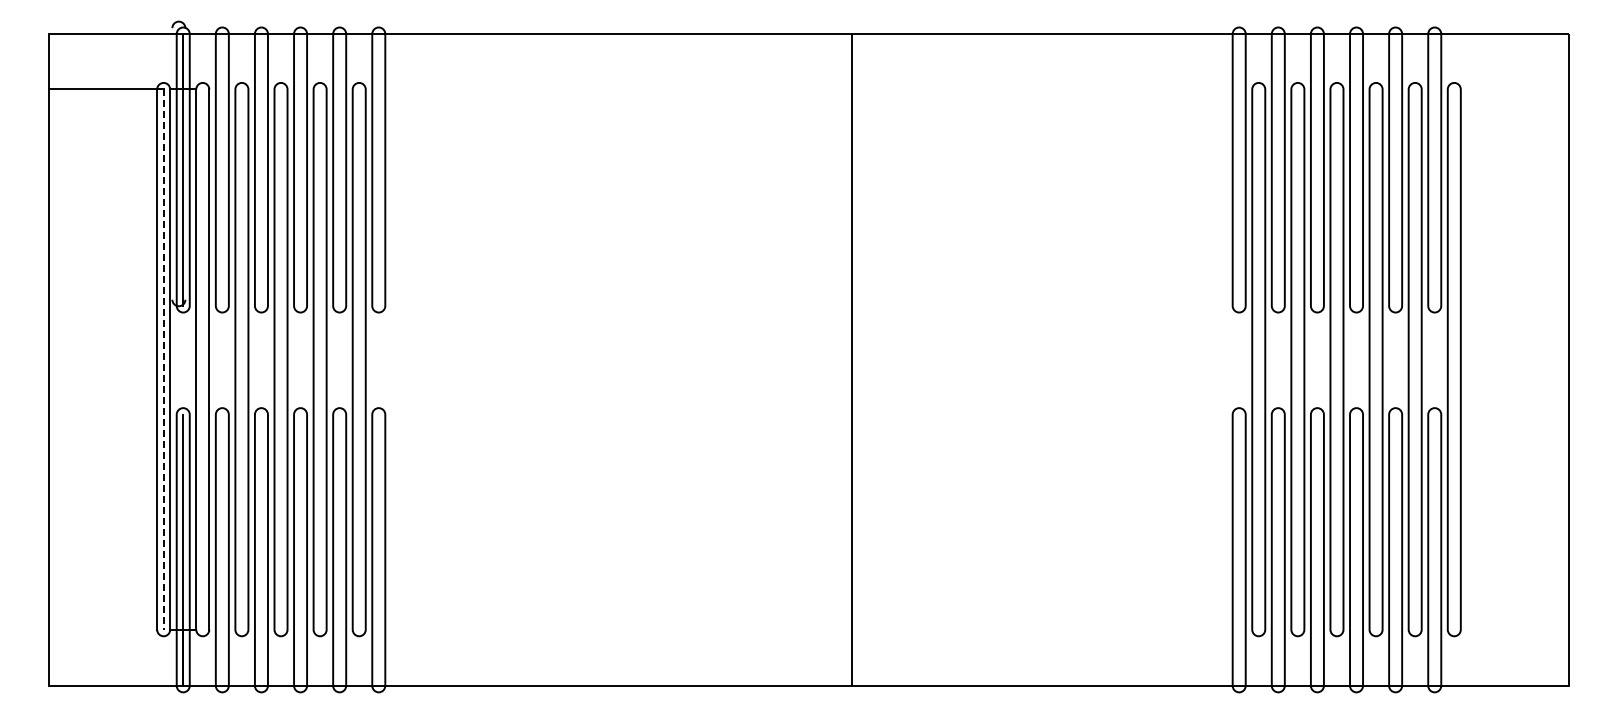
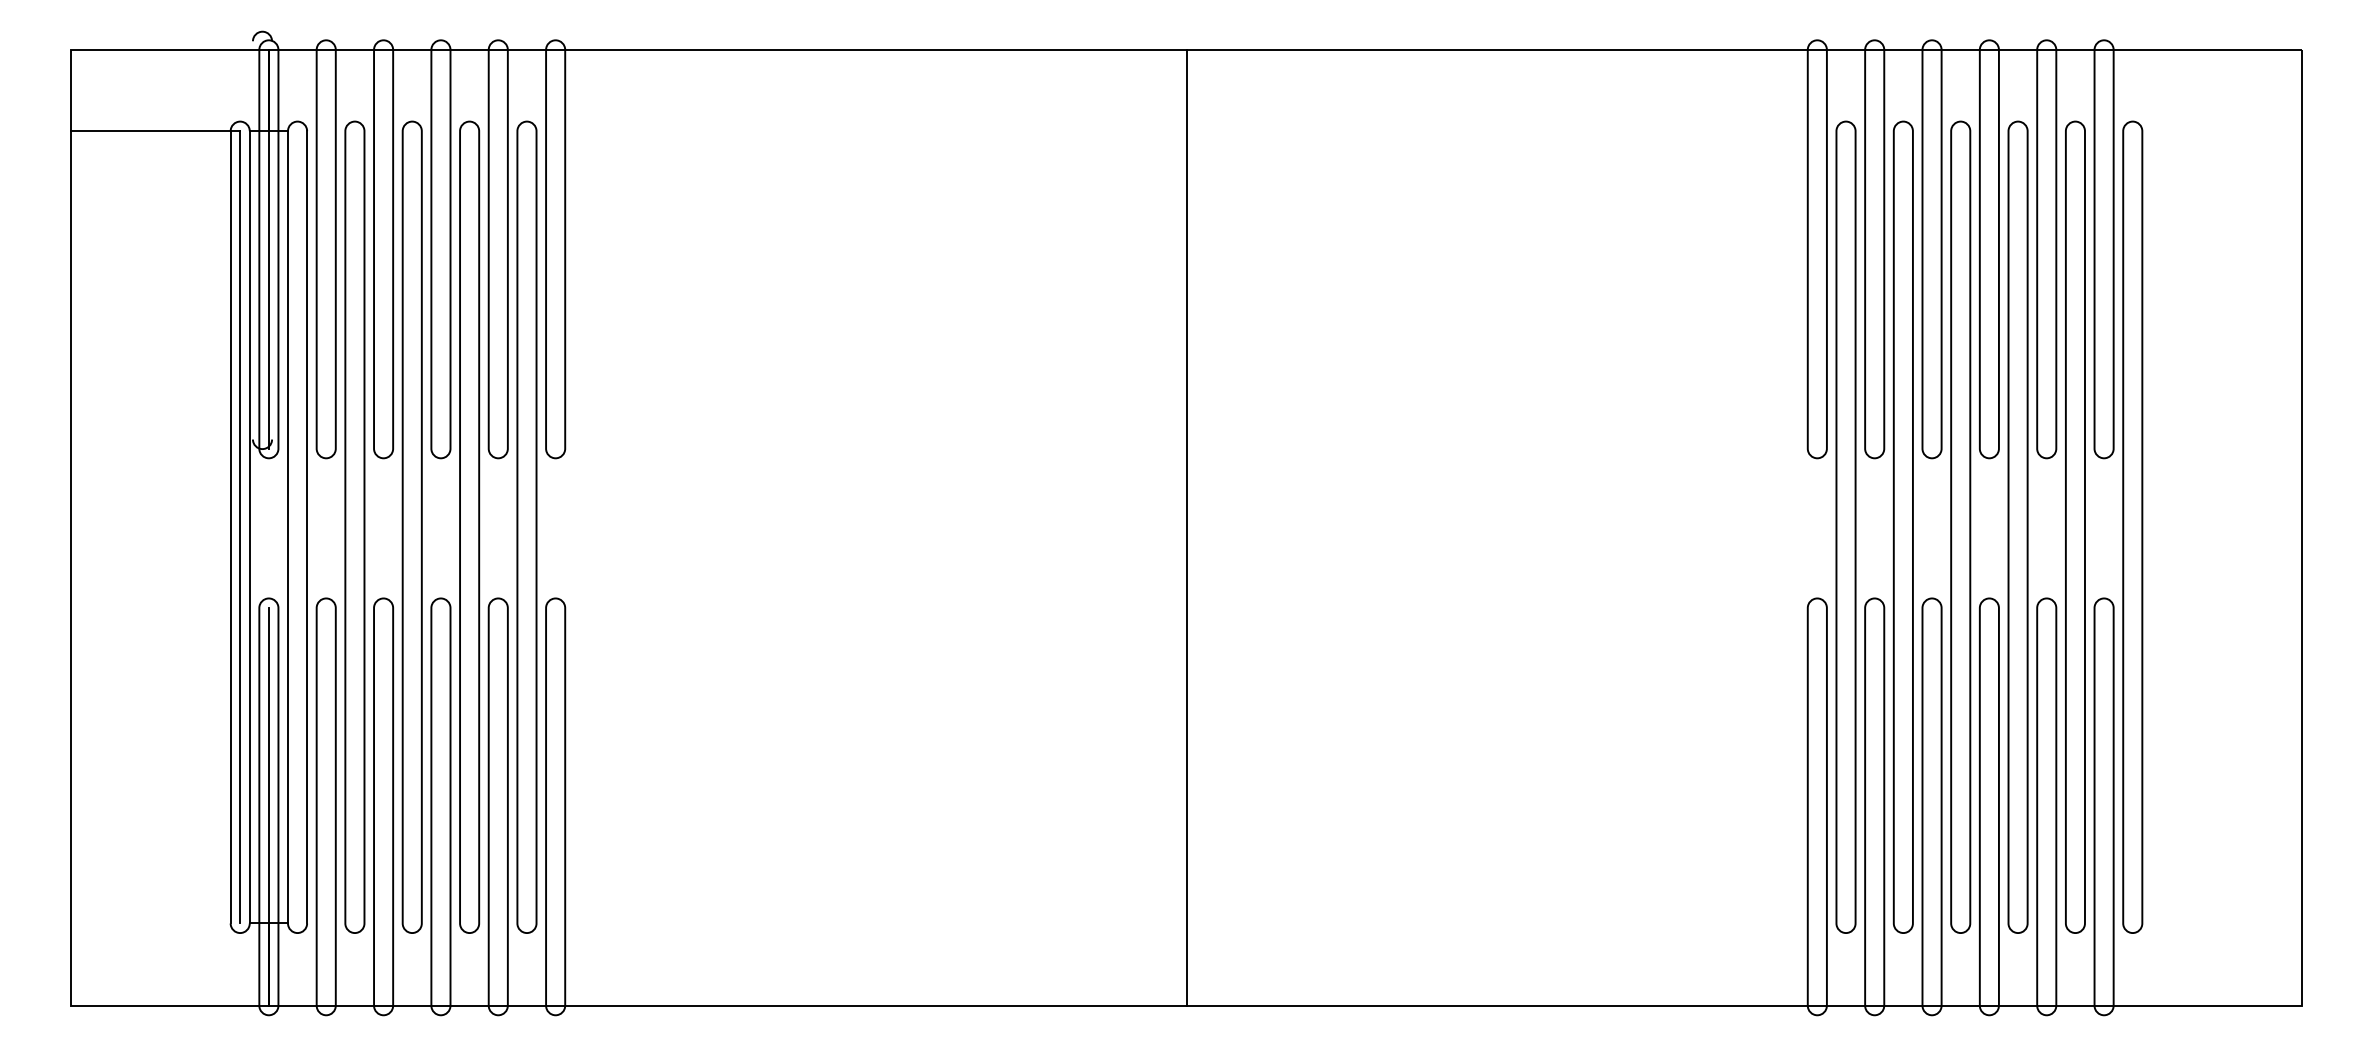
line: (851, 359) -> (1185, 527), moved
line: (163, 360) -> (239, 528), dashed -> solid

